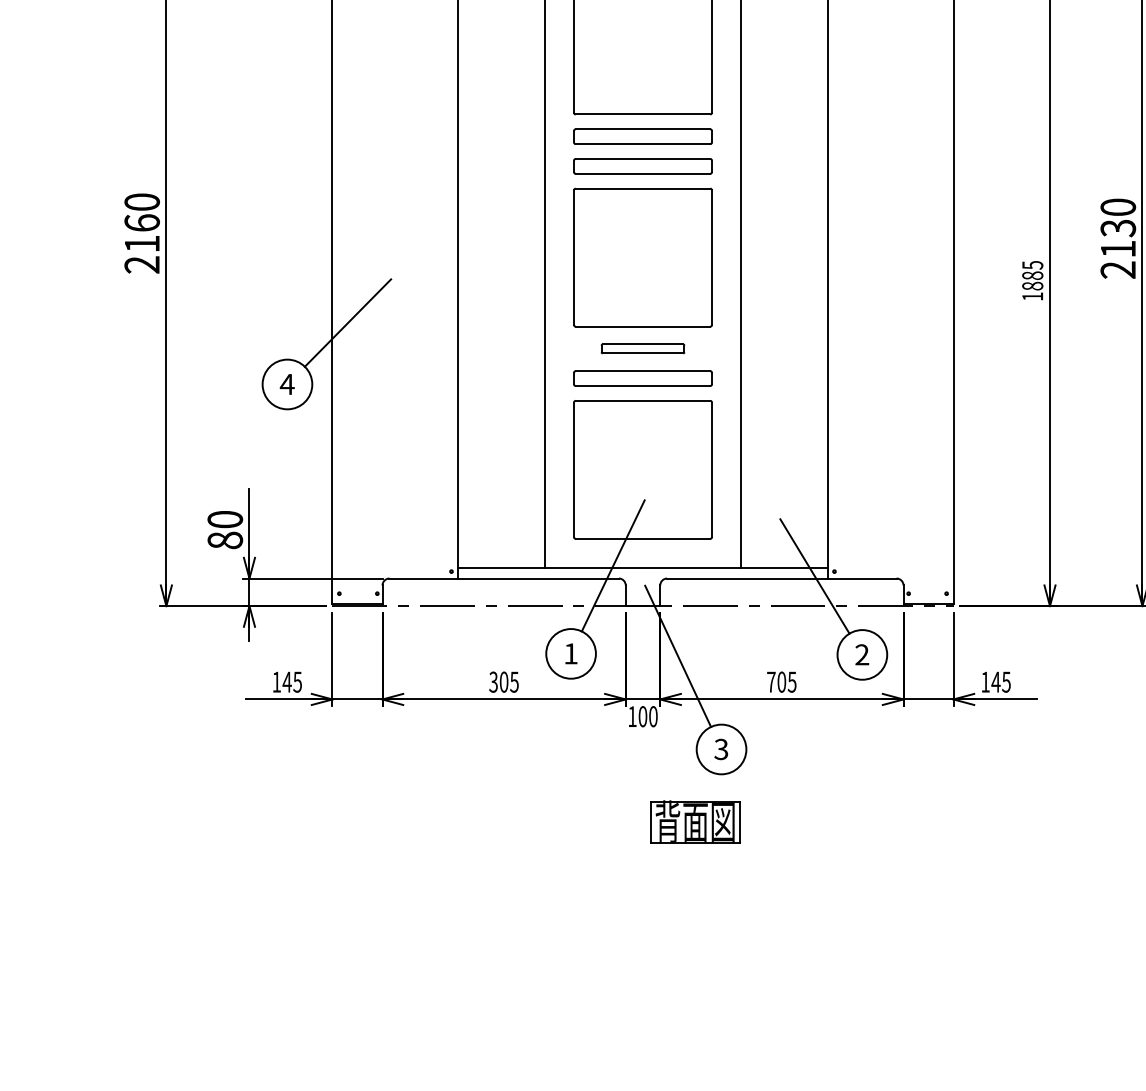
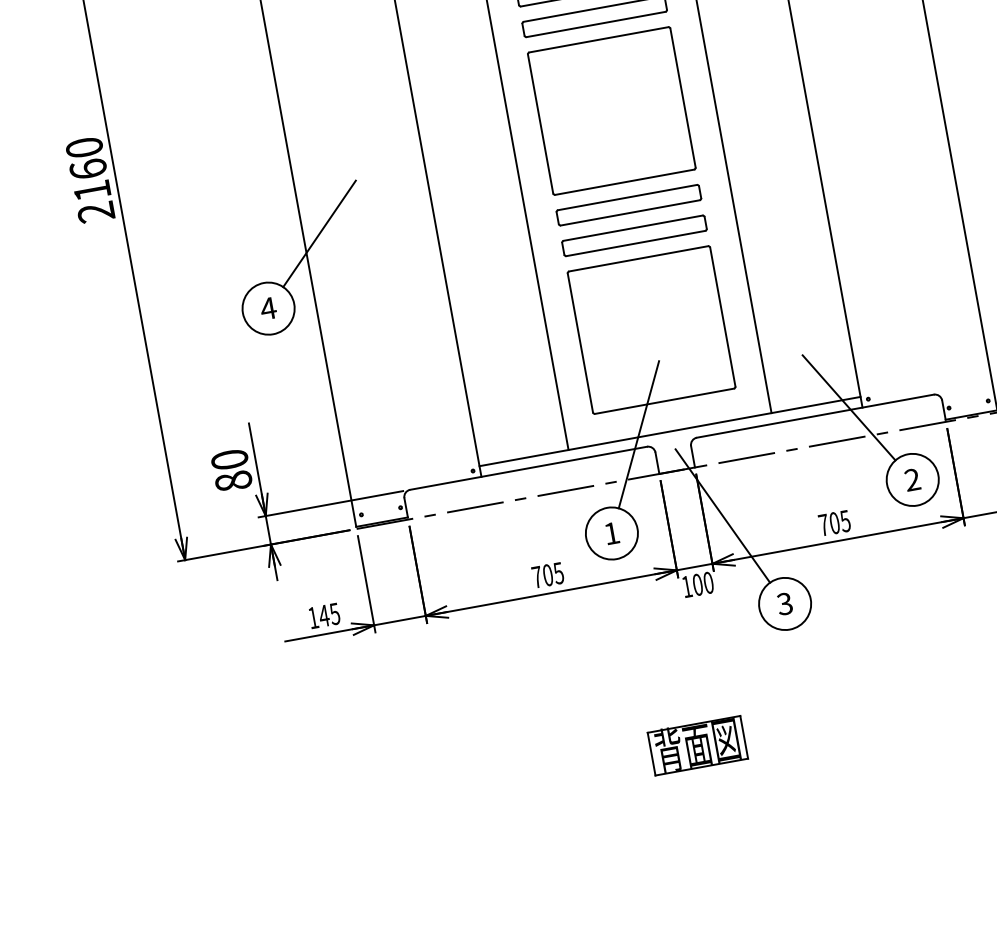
part: (642, 348) -> (628, 204), size x1.67
text: (493, 681) -> (536, 576), 305 -> 705
part: (695, 821) -> (697, 744), moved

